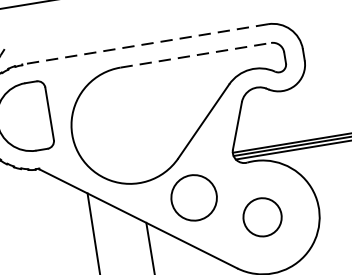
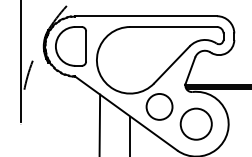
line: (145, 44) -> (146, 16), dashed -> solid
line: (197, 55) -> (174, 27), dashed -> solid
circle: (261, 216) -> (195, 123), size x1.43

